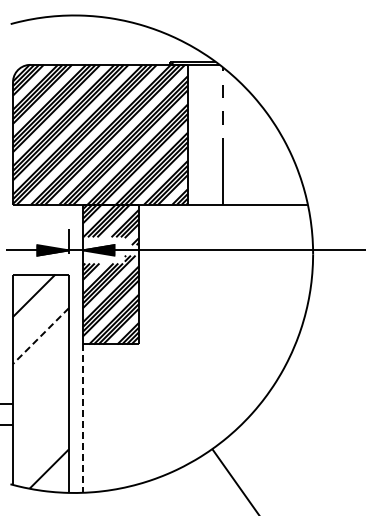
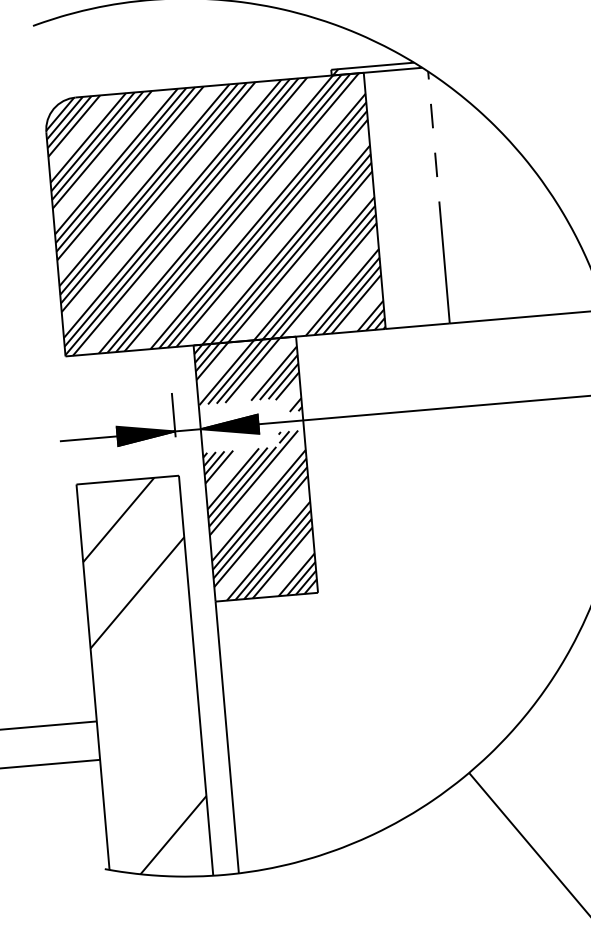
line: (40, 336) -> (136, 593), dashed -> solid
line: (82, 419) -> (226, 739), dashed -> solid

